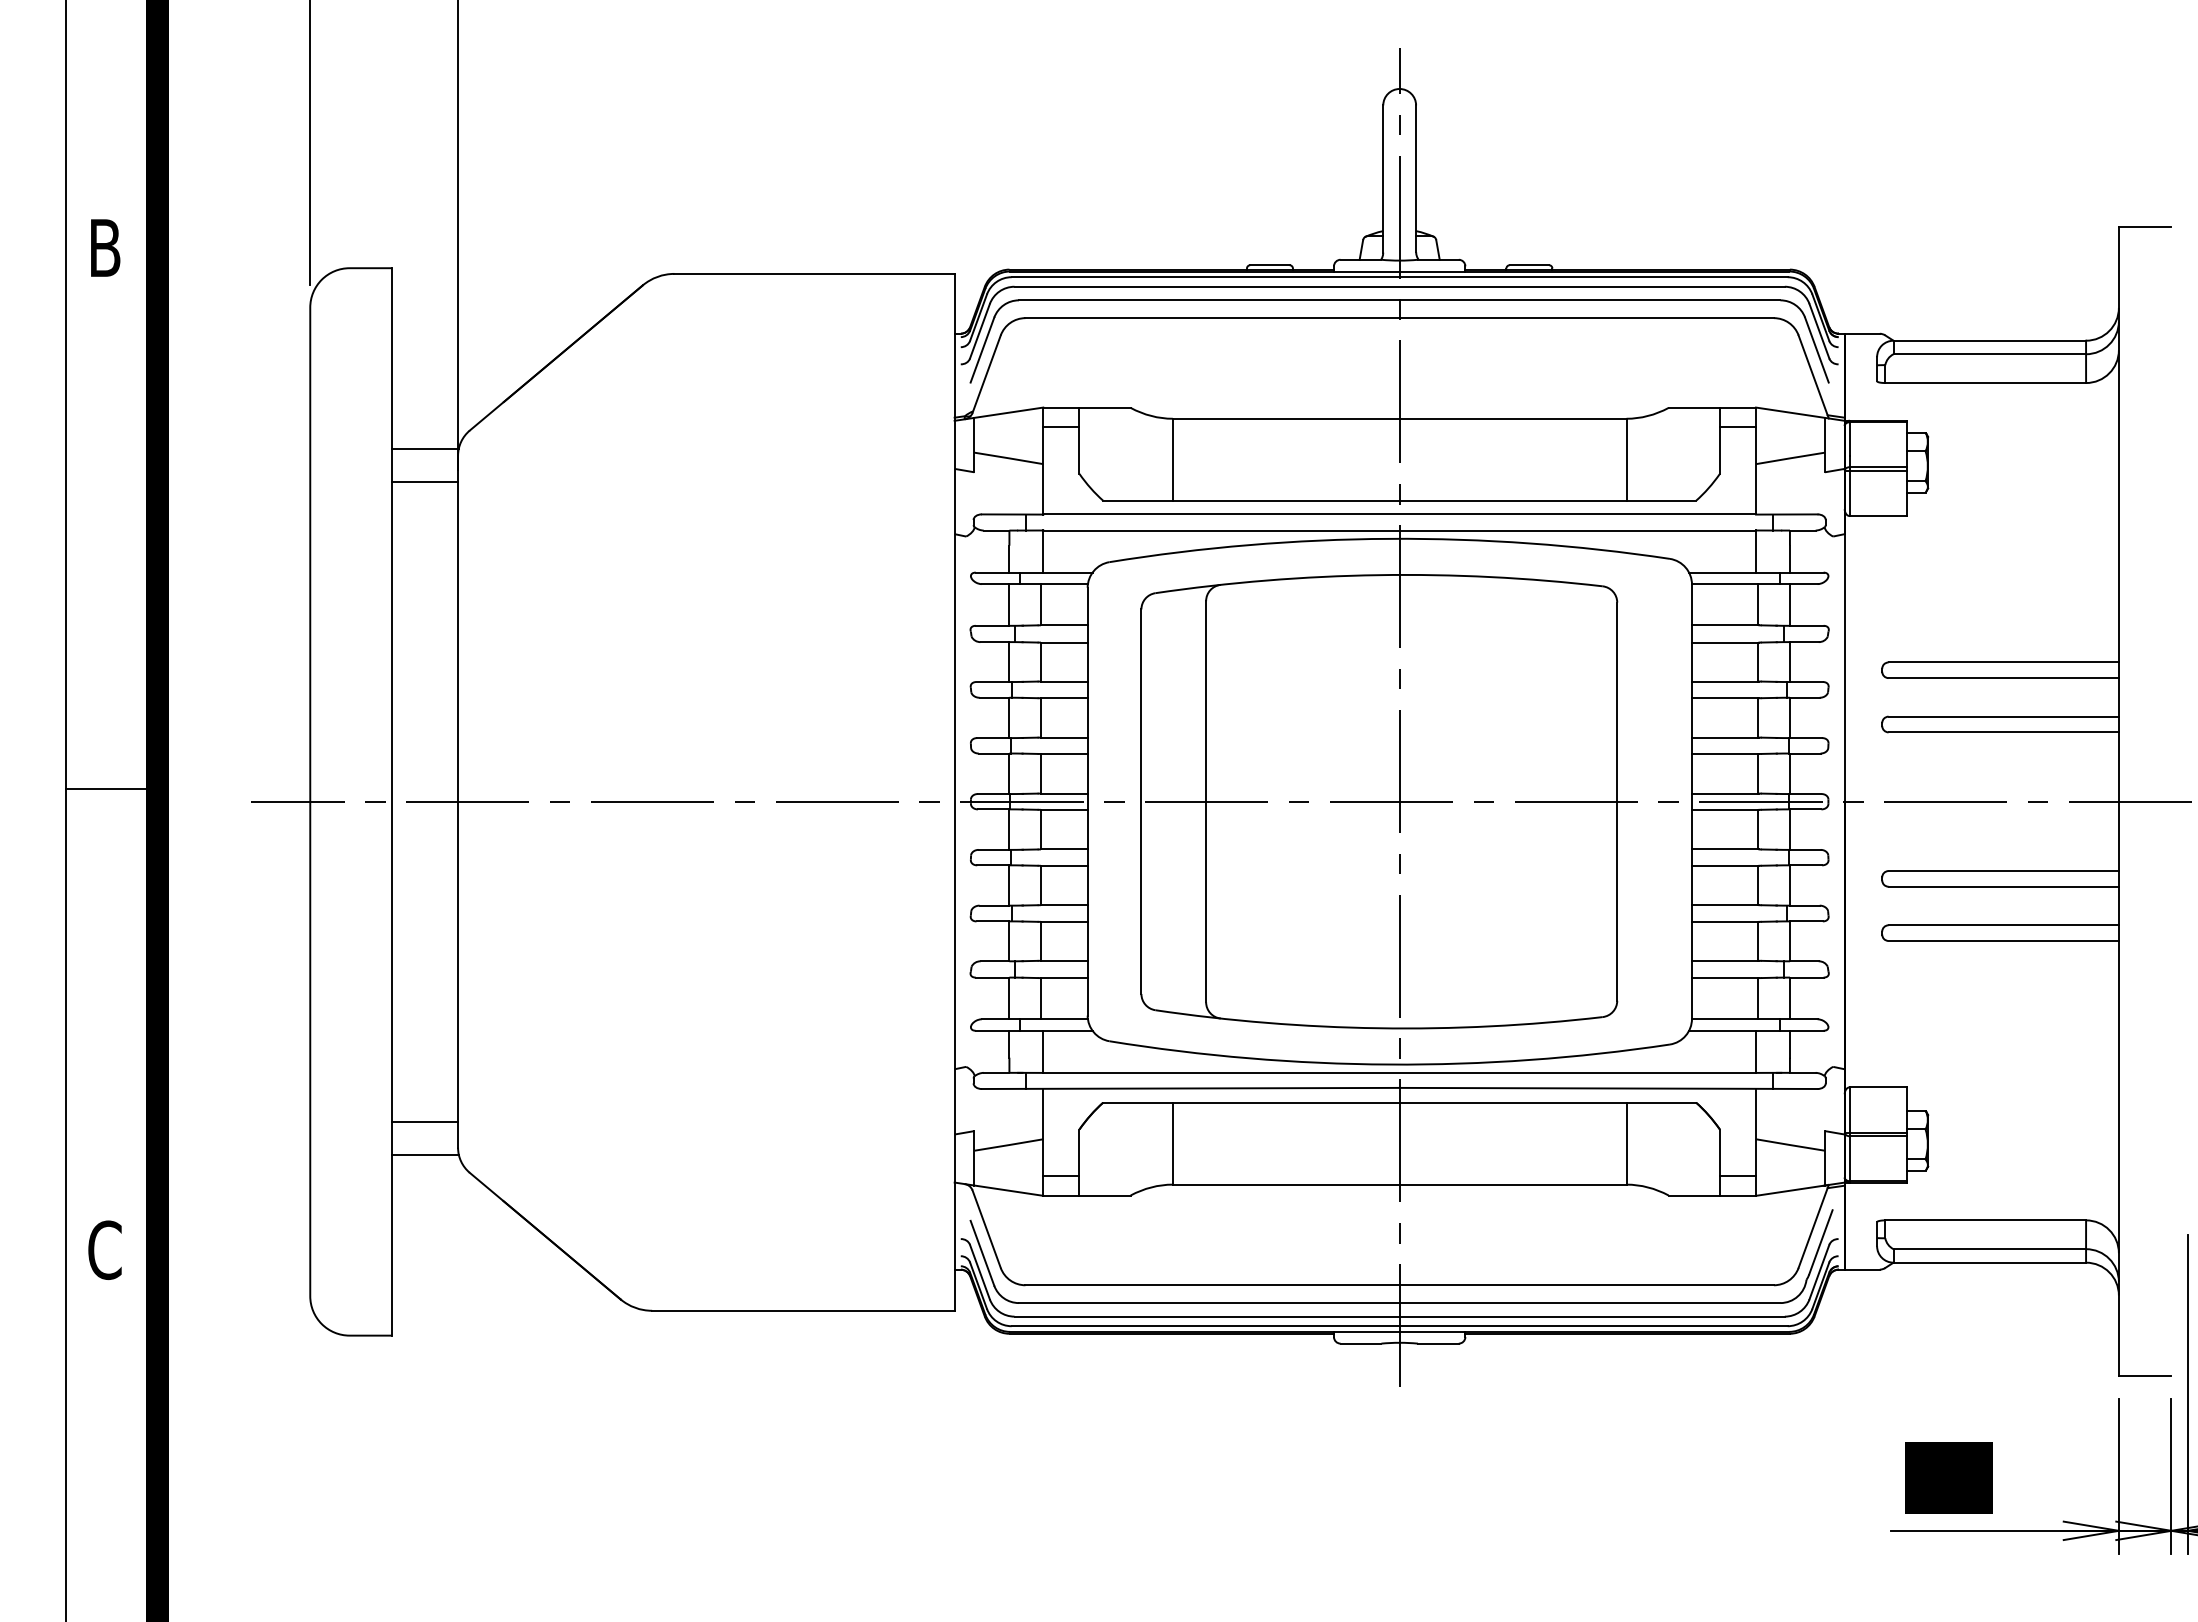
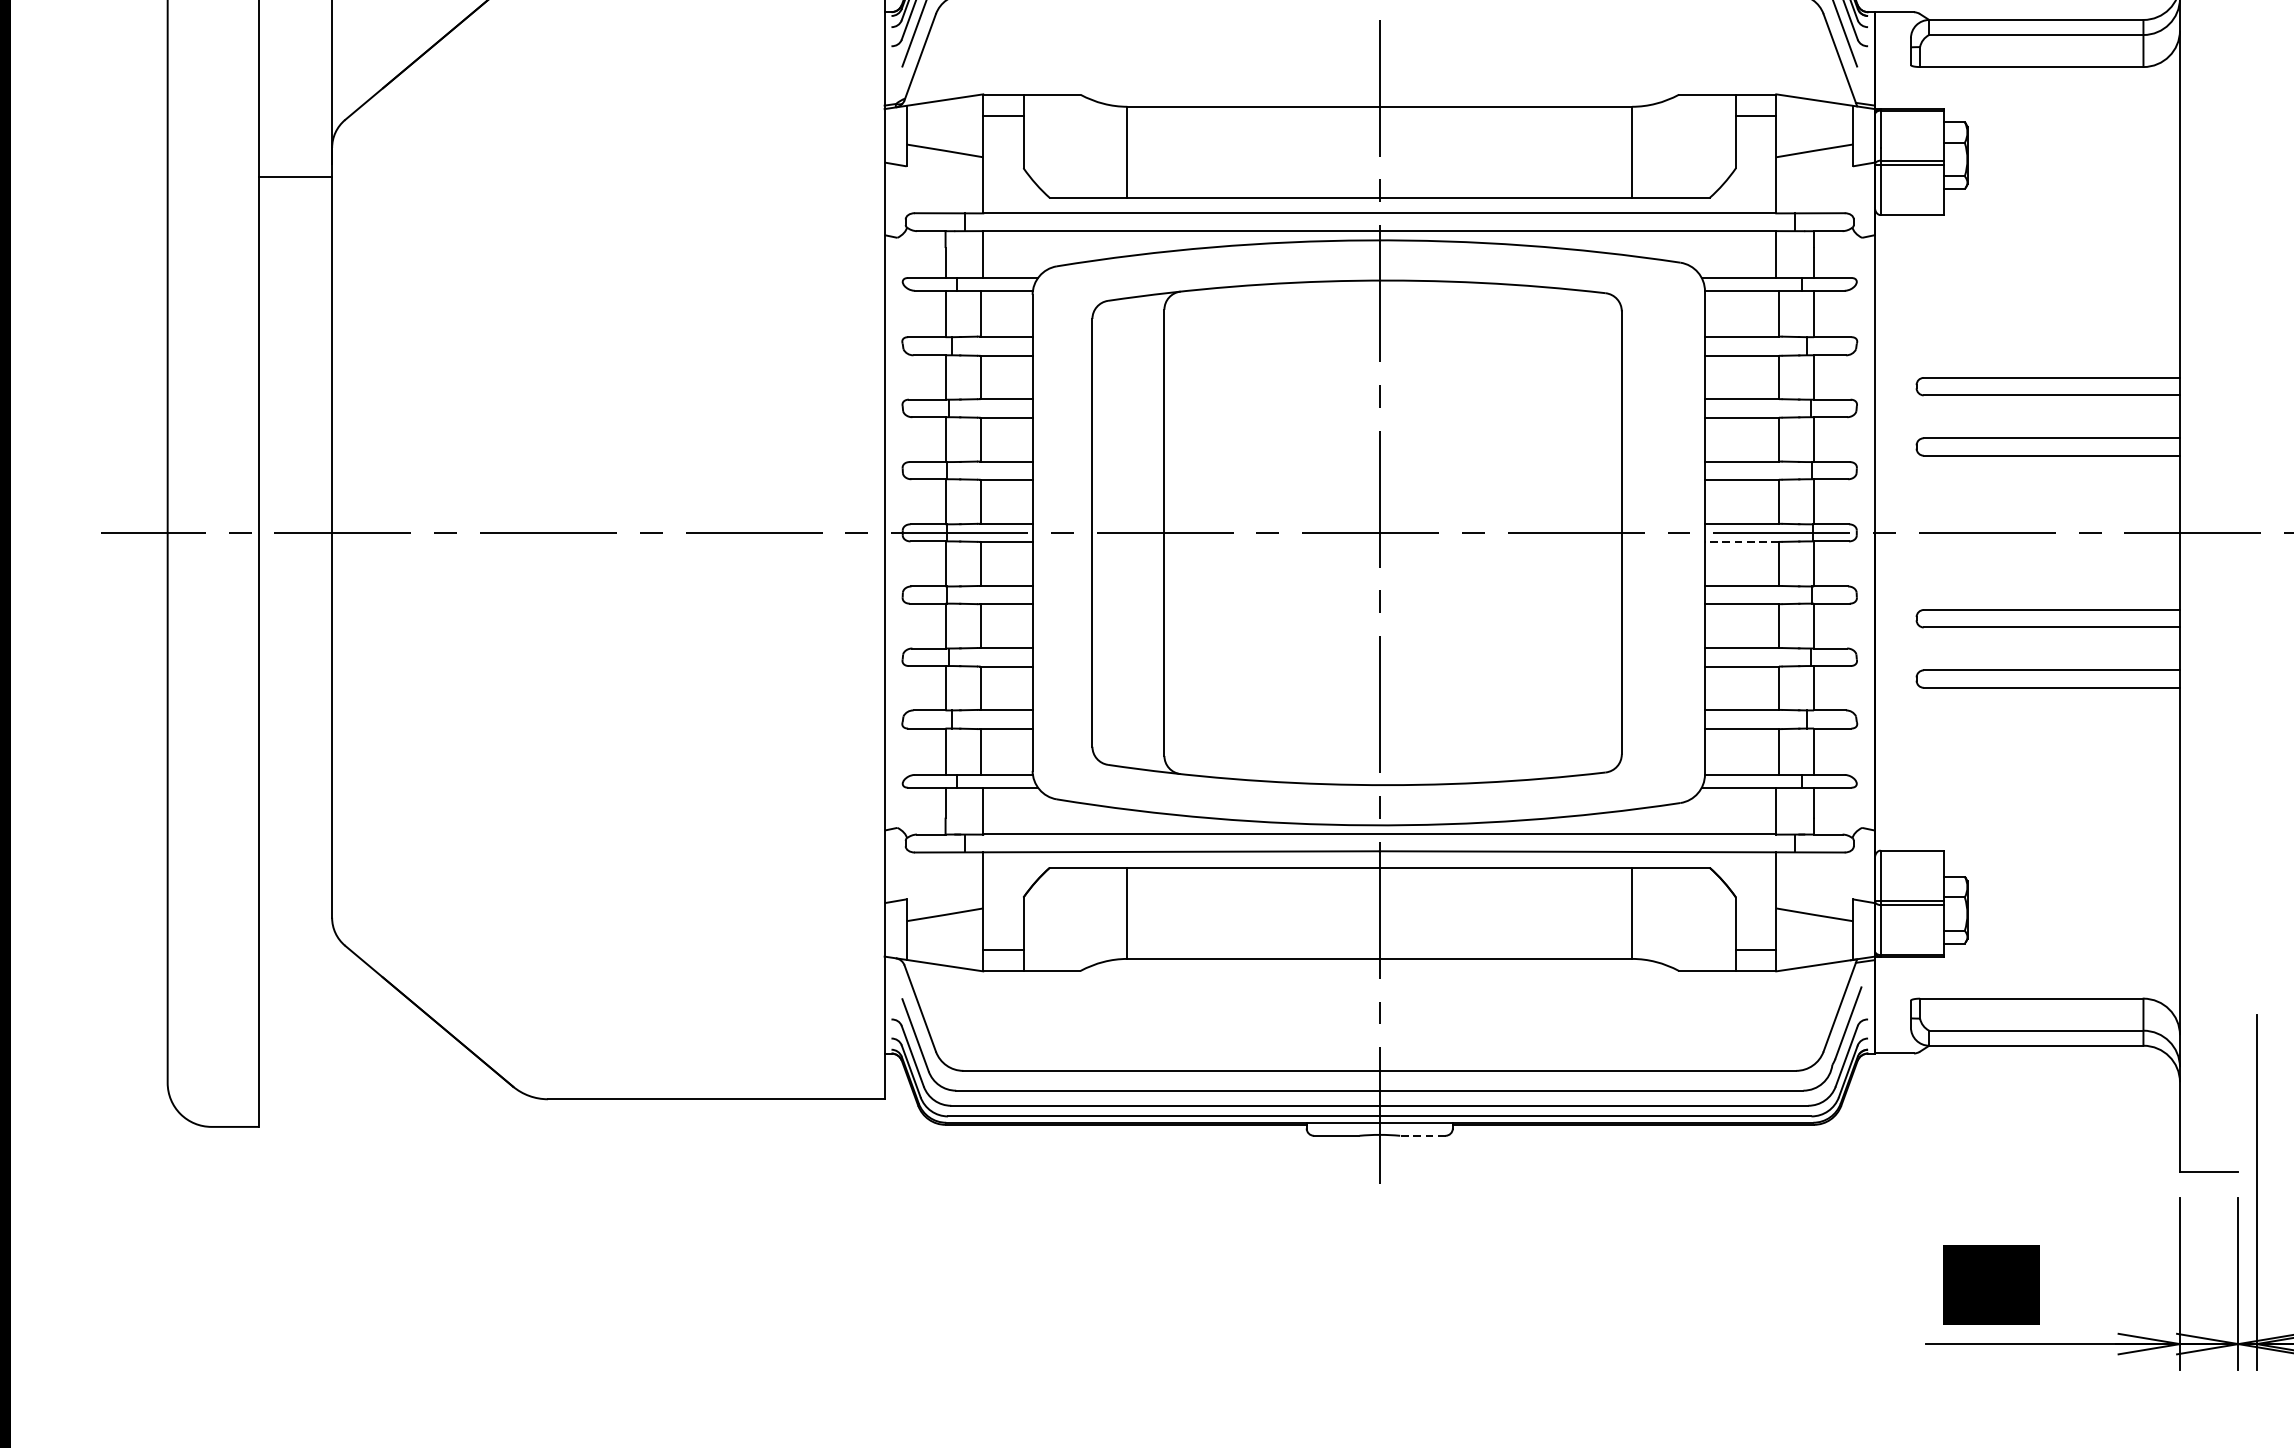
line: (425, 448) -> (295, 139), removed
line: (1724, 809) -> (1741, 541), solid -> dashed
line: (425, 1122) -> (295, 889), removed
line: (425, 1154) -> (295, 925), removed
line: (1437, 1343) -> (1421, 1135), solid -> dashed

